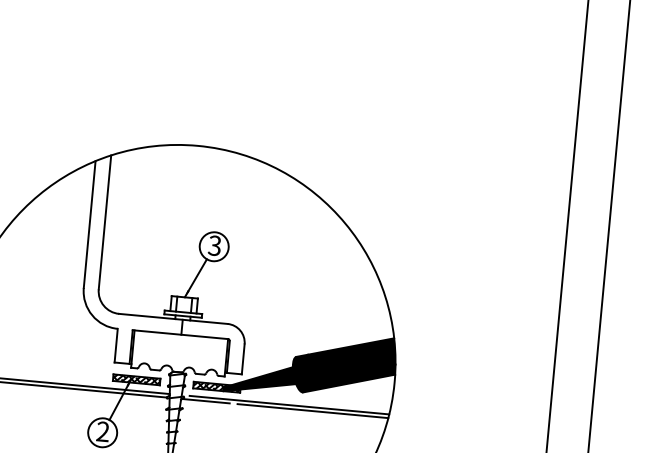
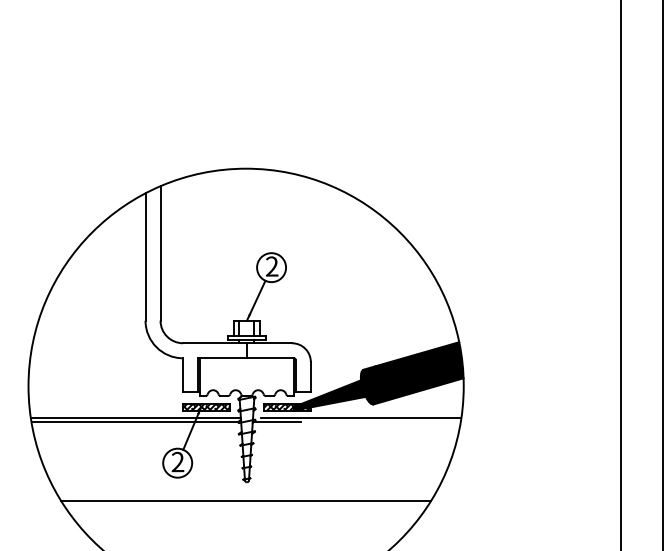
text: (214, 245) -> (271, 266), 3 -> 2
line: (312, 411) -> (384, 422), removed

